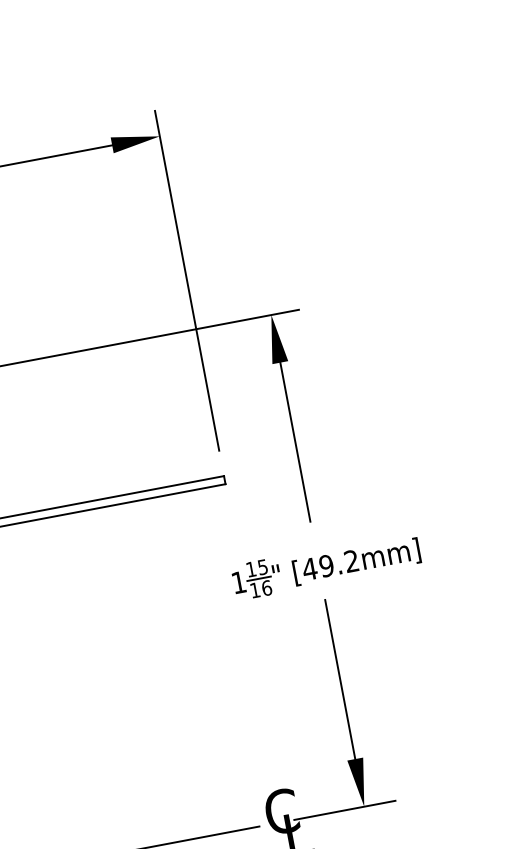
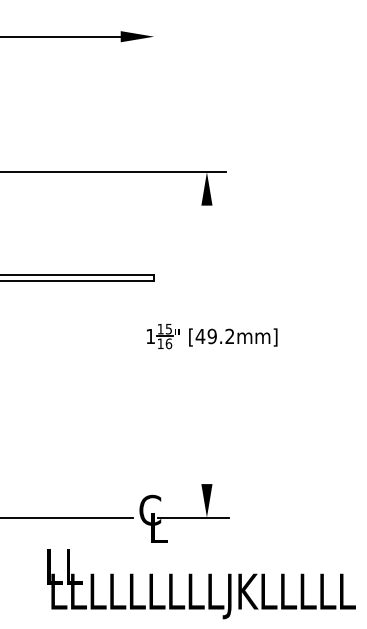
line: (187, 279) -> (154, 137), removed
line: (294, 442) -> (206, 261), removed
part: (326, 565) -> (212, 336), moved
line: (339, 680) -> (206, 428), removed

